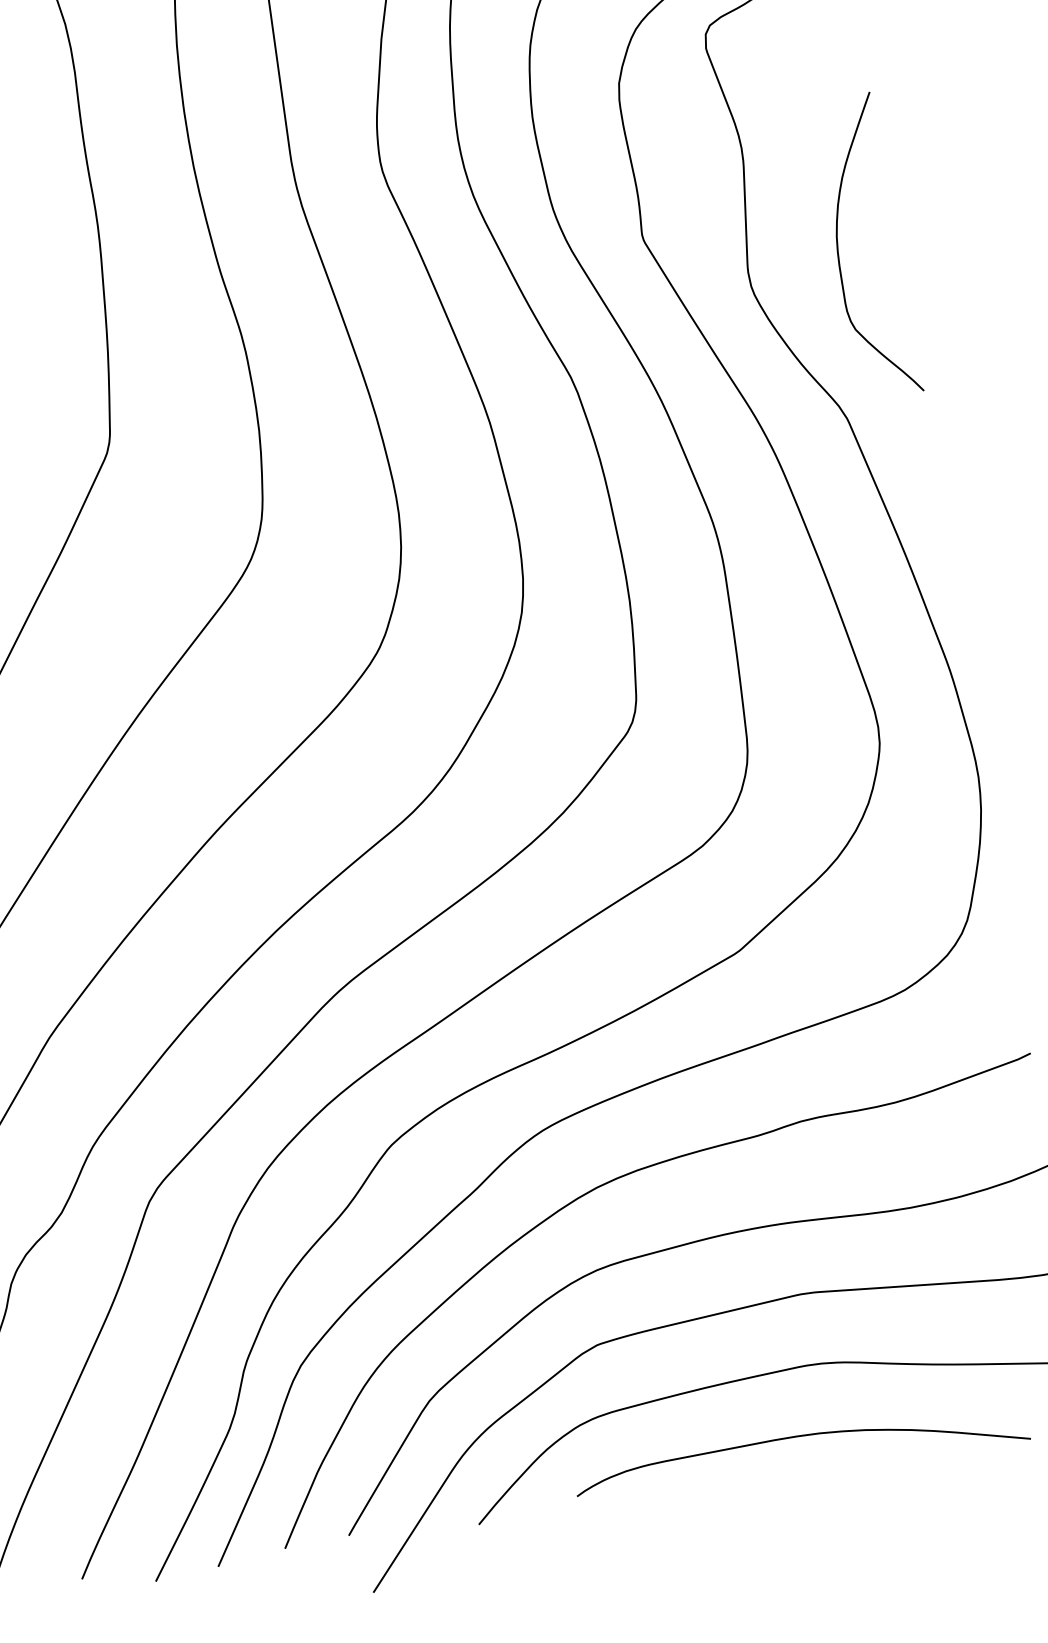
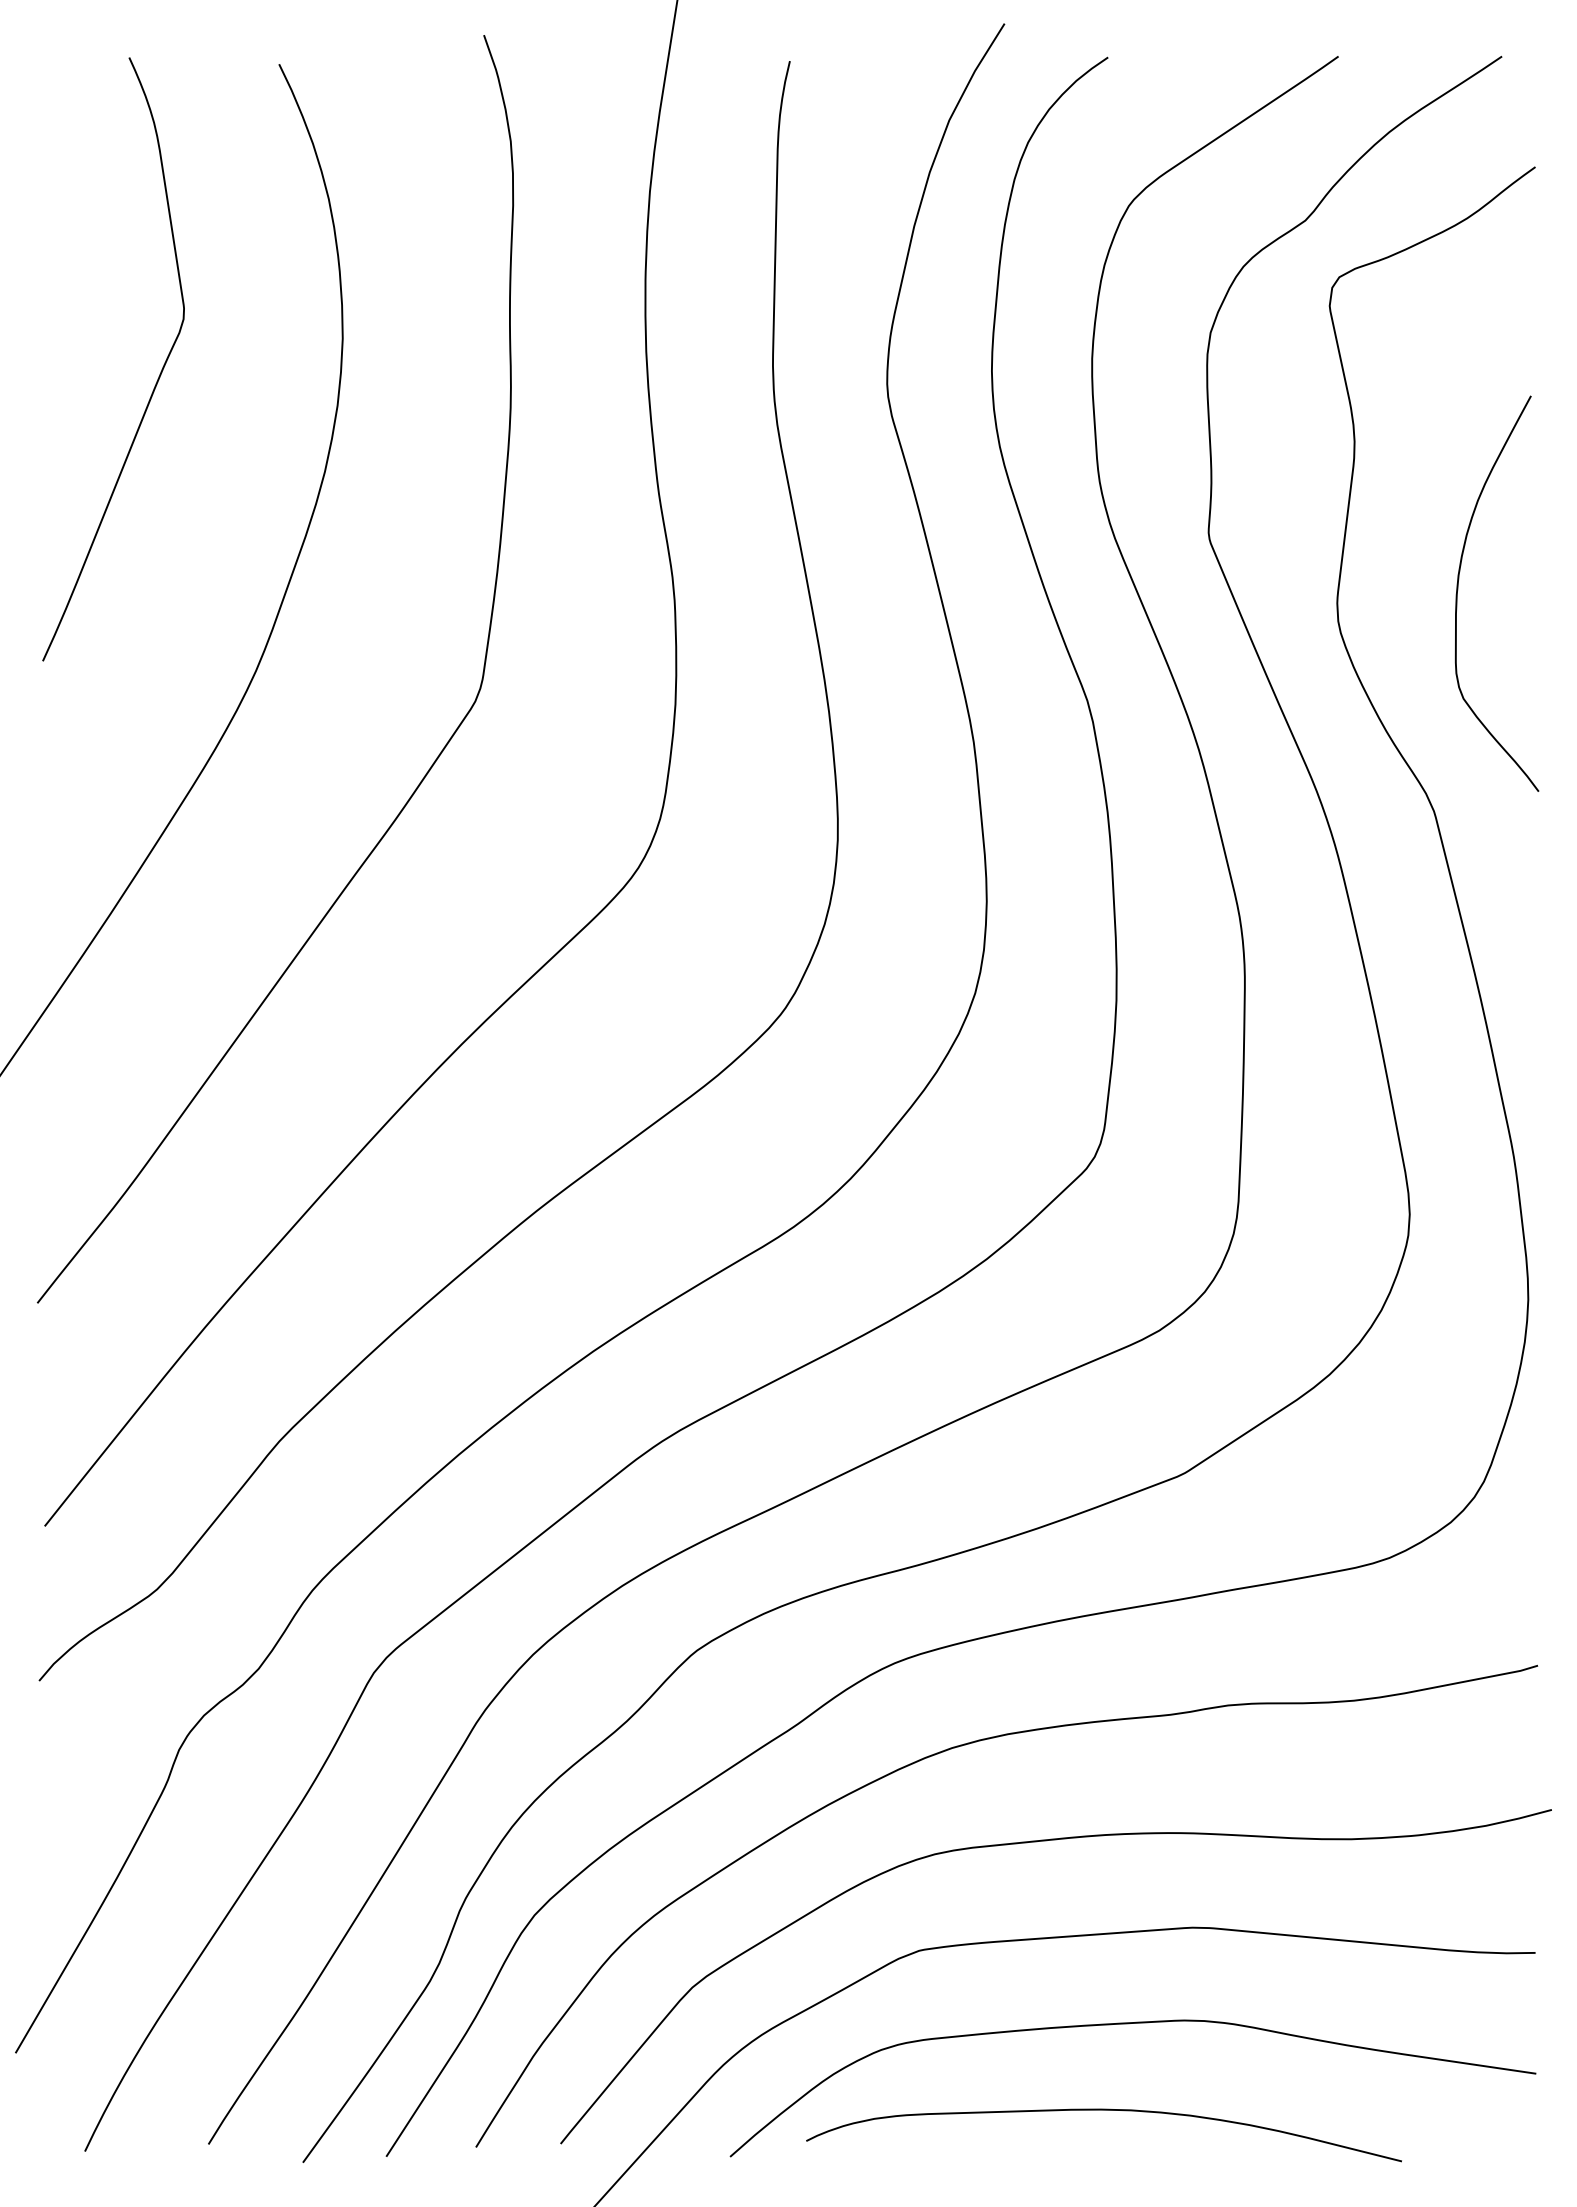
curve: (798, 1436) -> (1103, 2110), moved

